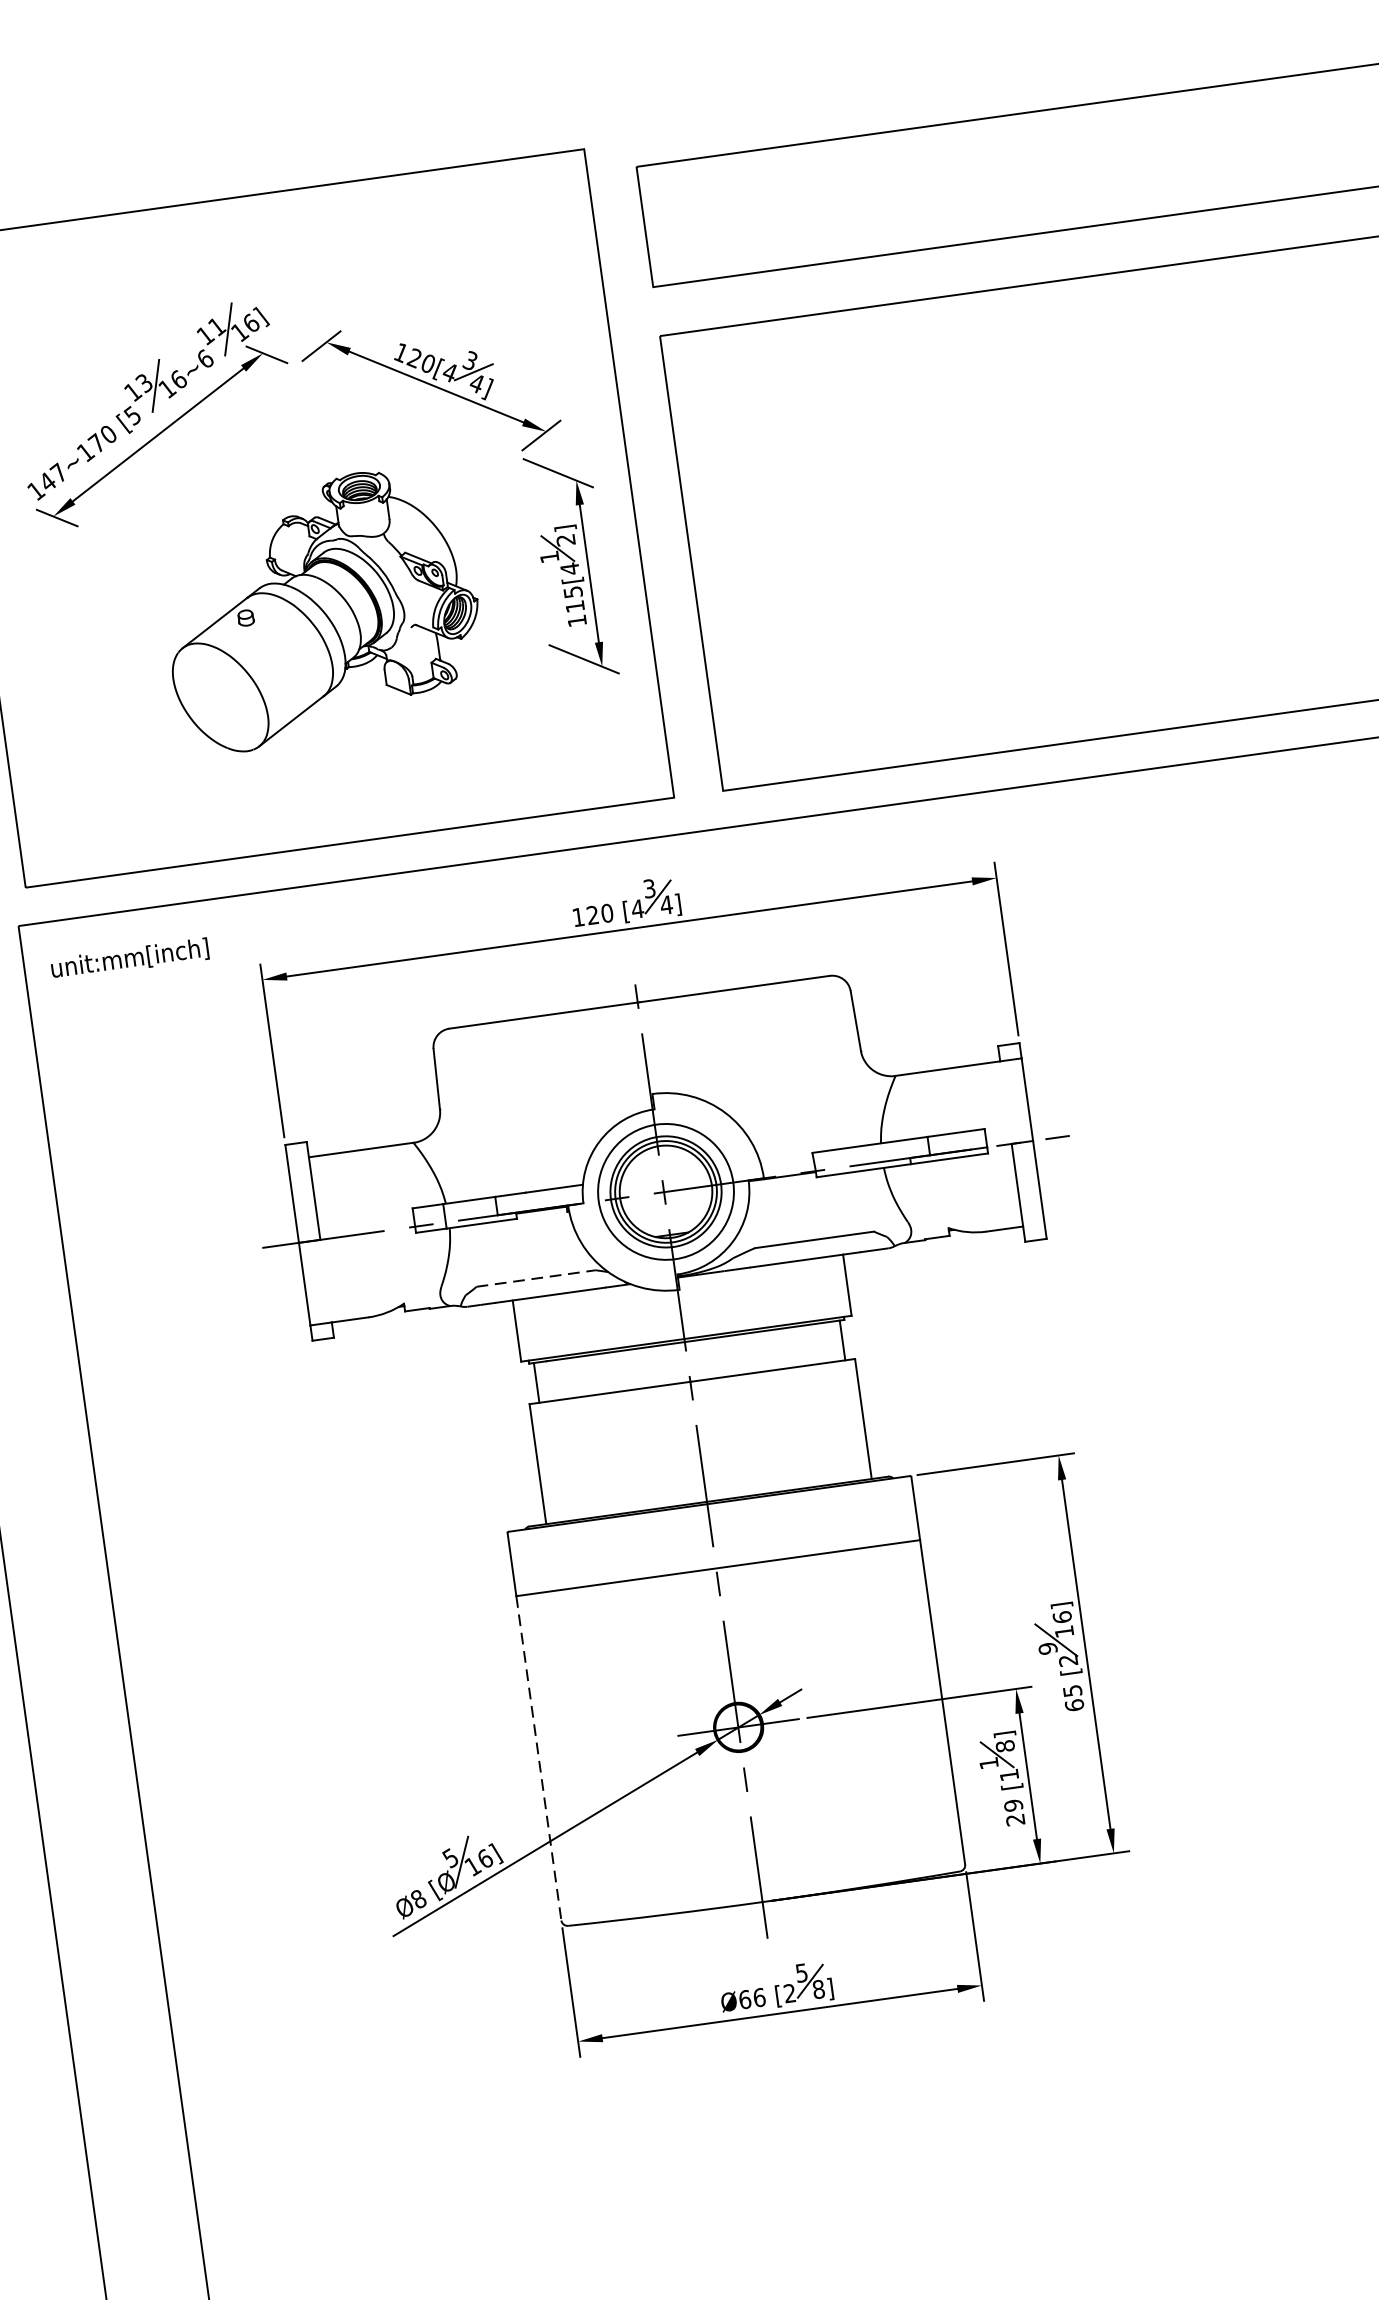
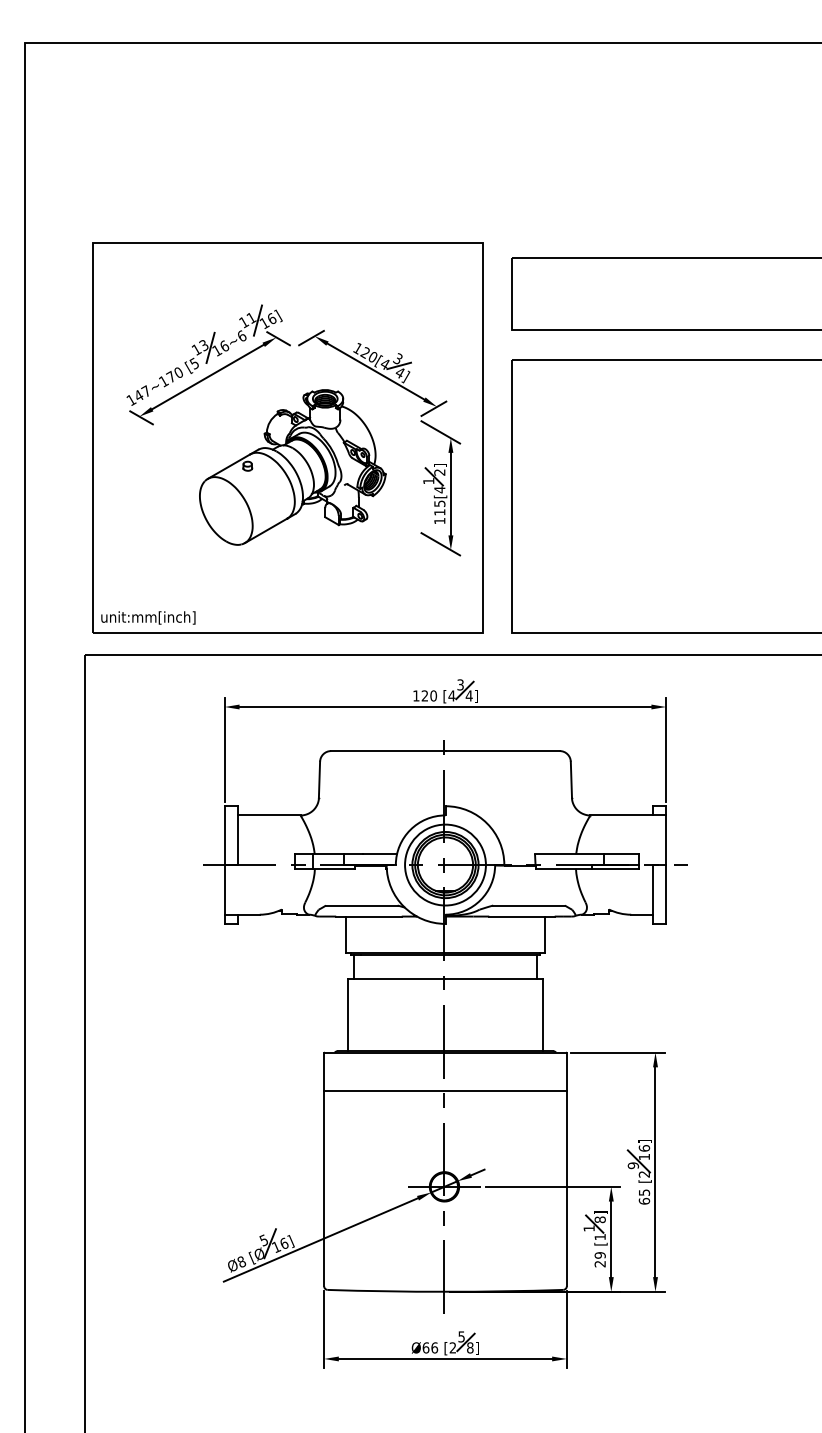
part: (320, 609) -> (292, 467), moved
text: (130, 958) -> (148, 617), moved
line: (535, 1278) -> (361, 905), dashed -> solid
line: (539, 1759) -> (324, 1189), dashed -> solid

